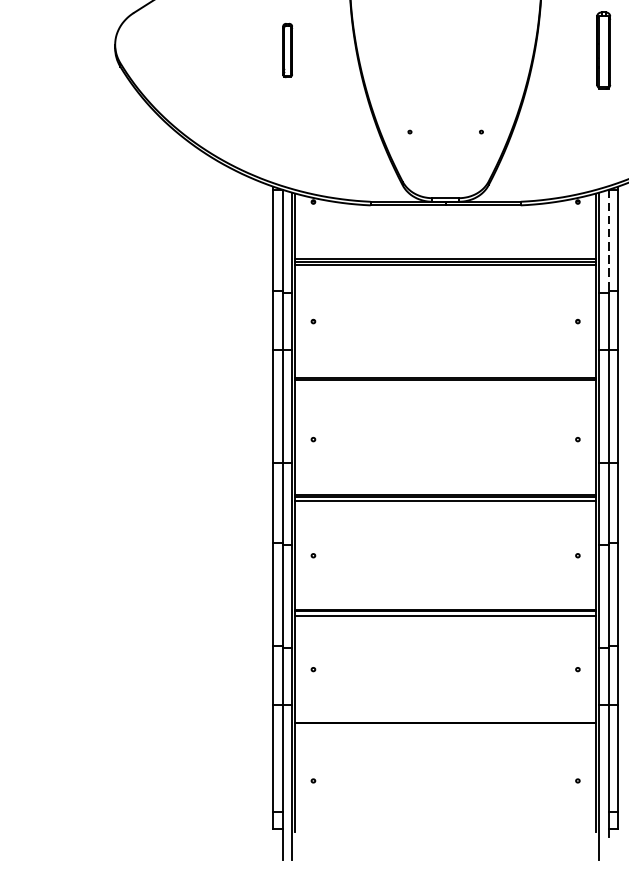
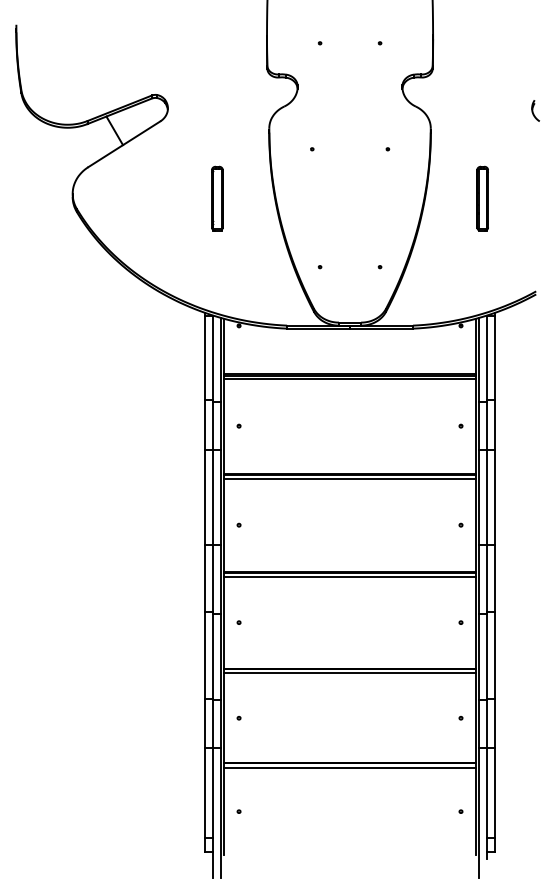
part: (287, 50) -> (217, 198), size x1.43
line: (608, 242) -> (486, 359), dashed -> solid
line: (445, 383) -> (349, 478), added
line: (445, 728) -> (349, 767), added

